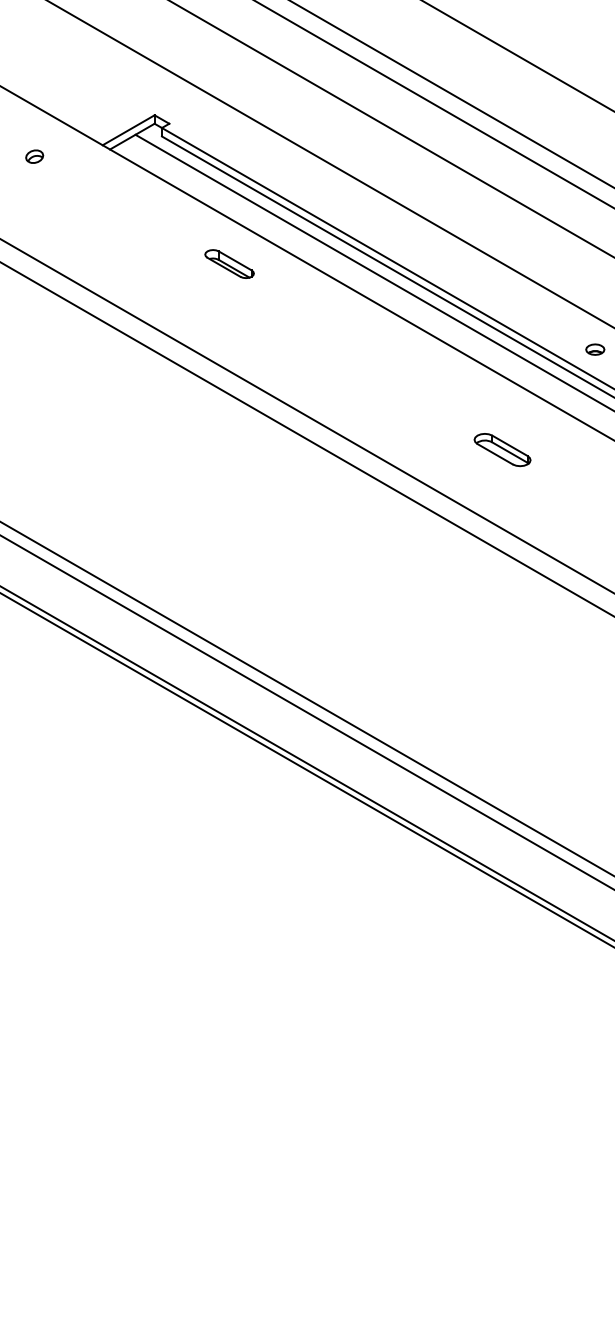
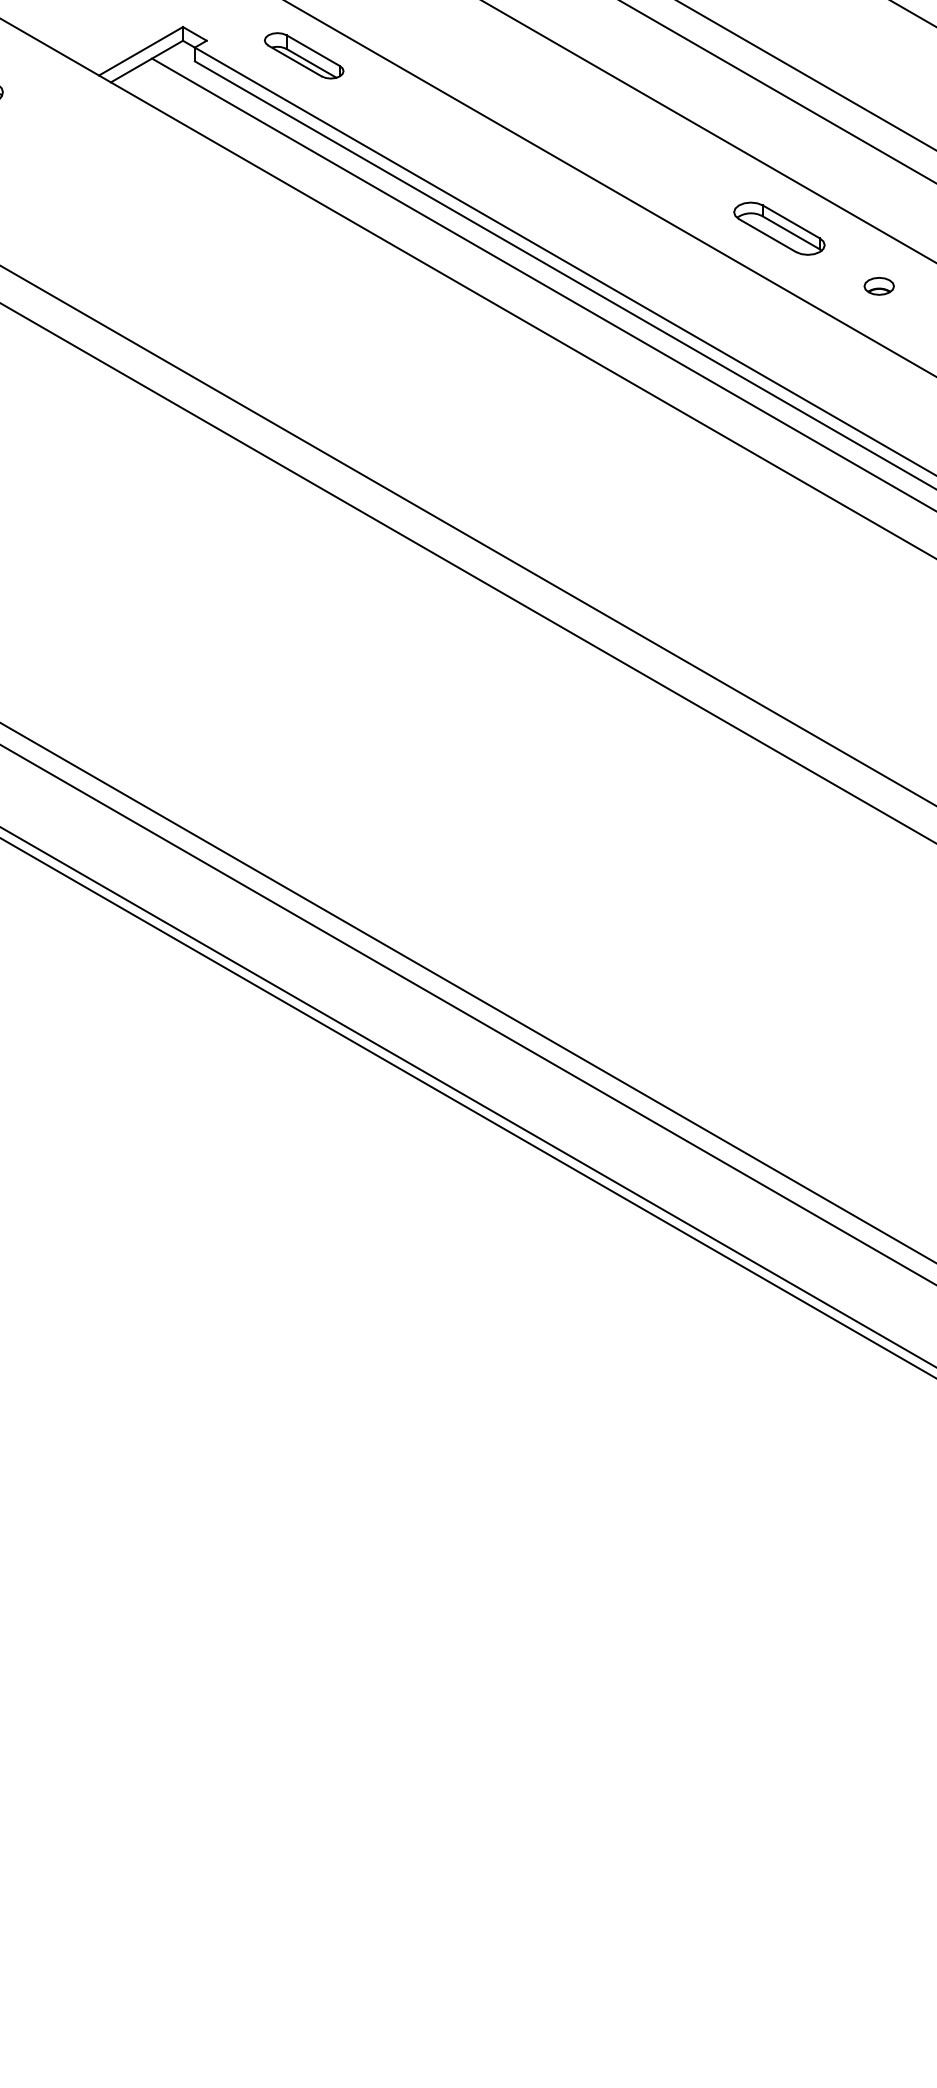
part: (229, 263) -> (304, 54), moved
part: (595, 349) -> (879, 286), moved
part: (502, 450) -> (779, 229), moved

